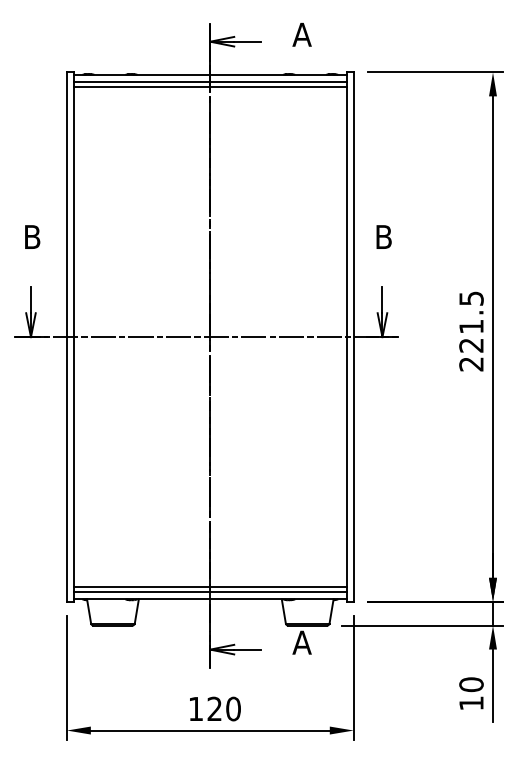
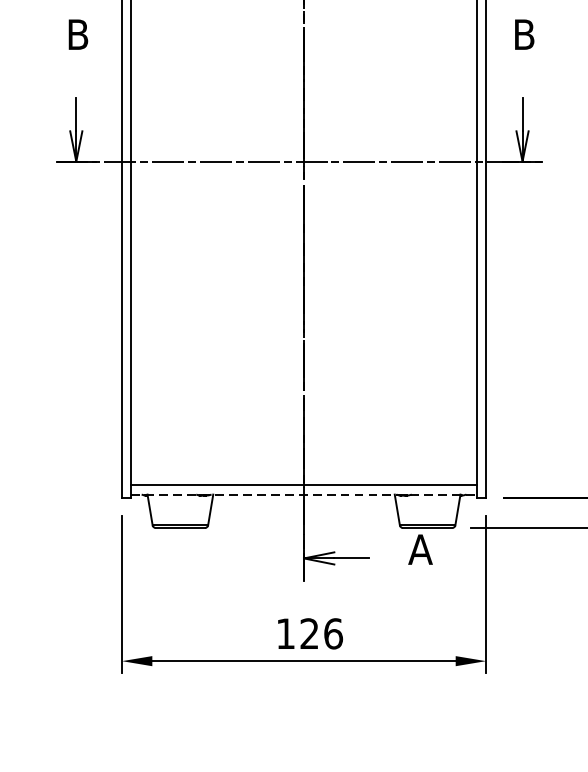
line: (210, 587) -> (304, 479), removed
line: (210, 599) -> (304, 494), solid -> dashed
text: (233, 708) -> (333, 633), 120 -> 126

